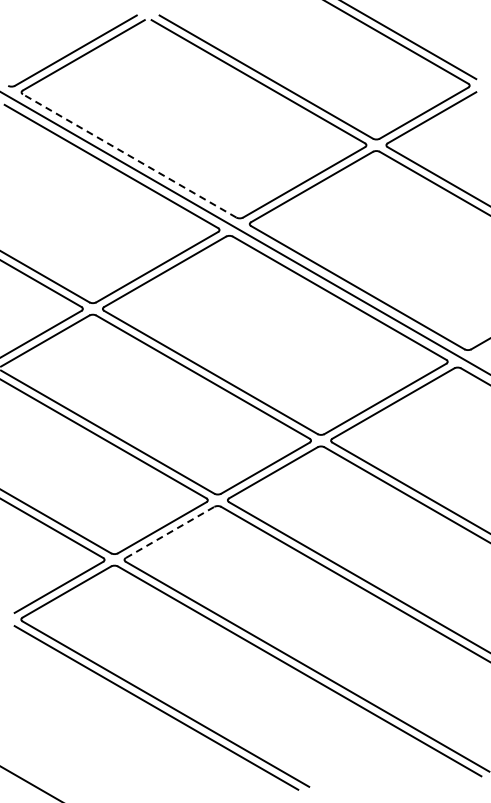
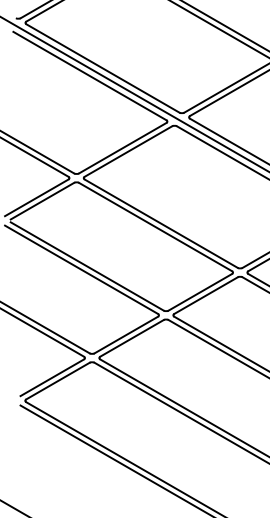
line: (129, 155) -> (102, 68), dashed -> solid
line: (170, 532) -> (132, 338), dashed -> solid

